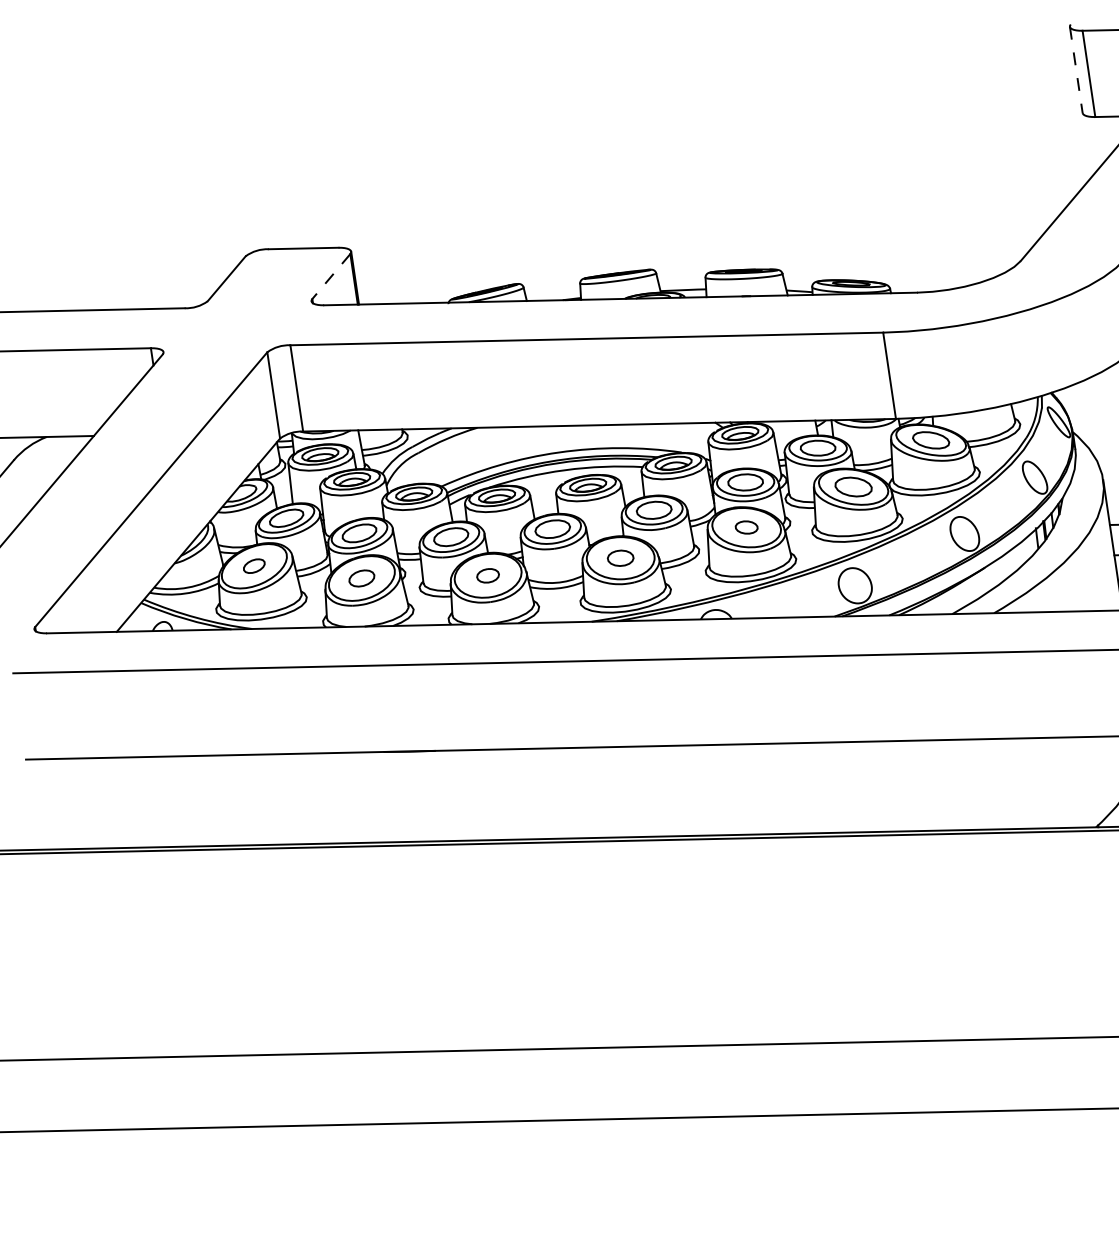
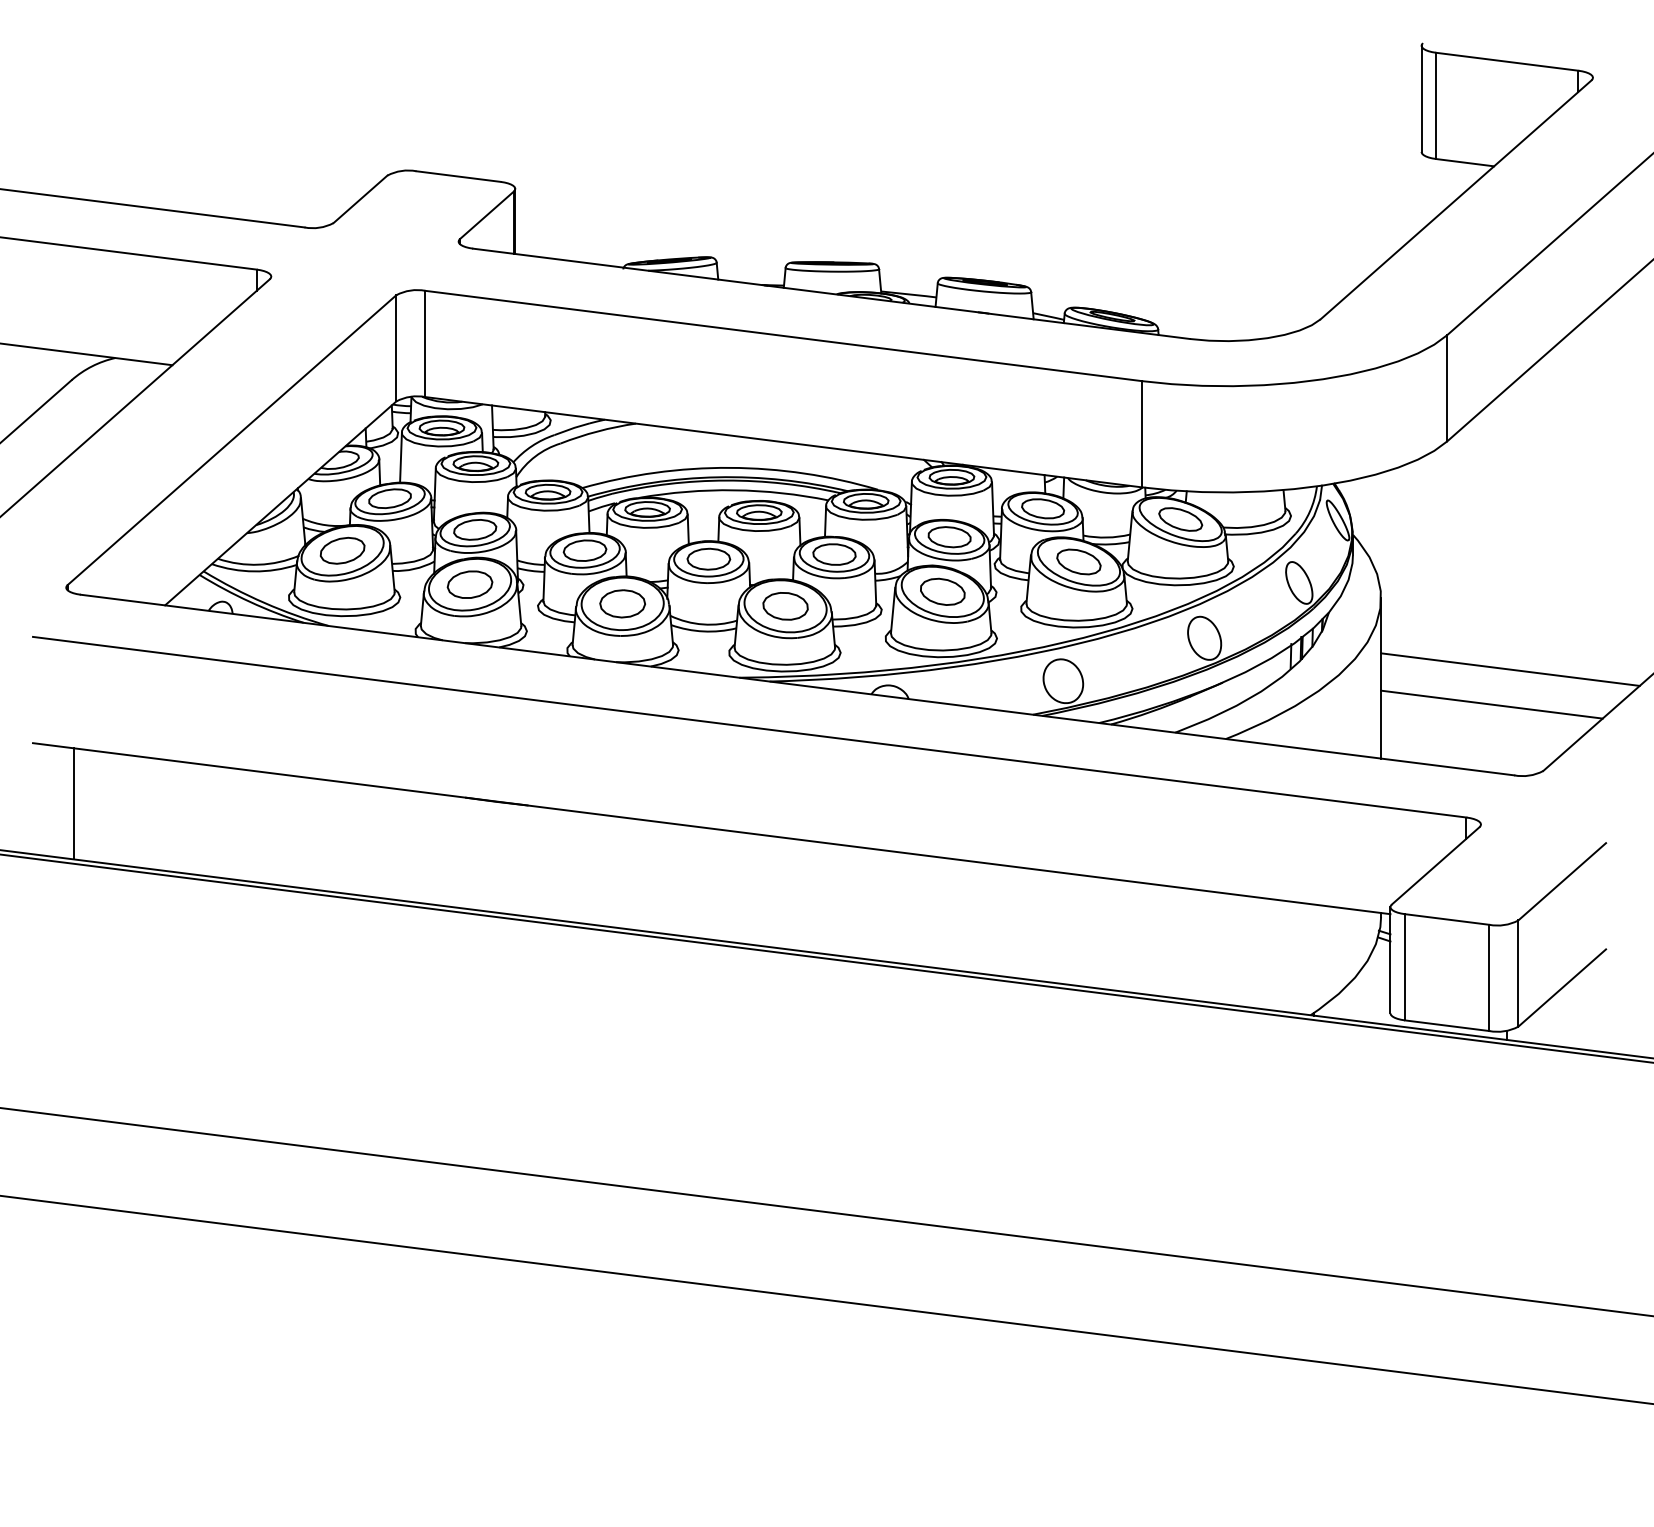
line: (1076, 70) -> (1421, 99), dashed -> solid
line: (330, 276) -> (486, 215), dashed -> solid
part: (746, 527) -> (942, 591), size x1.67
part: (620, 558) -> (785, 606), size x1.43
part: (254, 566) -> (342, 550), size x1.67
part: (487, 575) -> (622, 603), size x1.67
part: (361, 578) -> (469, 584), size x1.43
line: (66, 803) -> (74, 803), added

